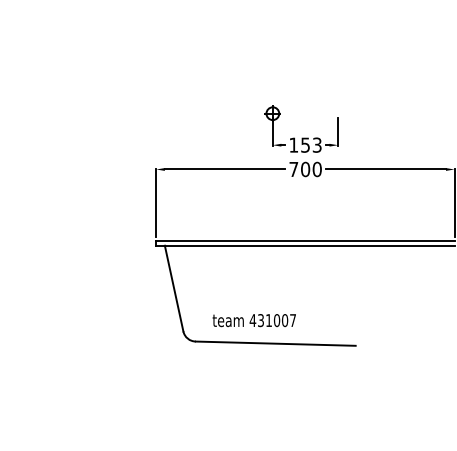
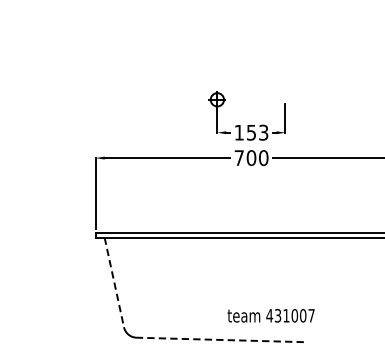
line: (174, 288) -> (114, 282), solid -> dashed
text: (253, 320) -> (270, 315), moved
line: (275, 343) -> (220, 339), solid -> dashed

